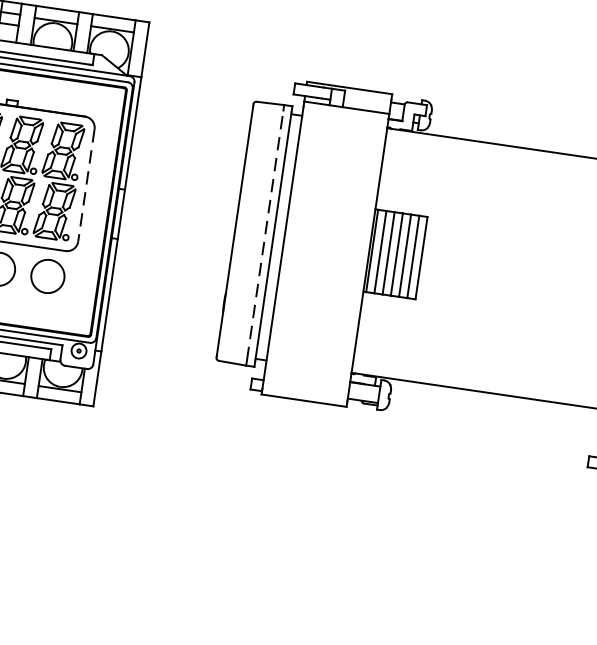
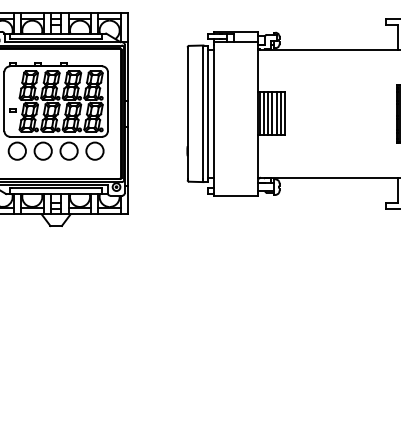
line: (85, 187) -> (107, 102), dashed -> solid
line: (265, 234) -> (203, 113), dashed -> solid

